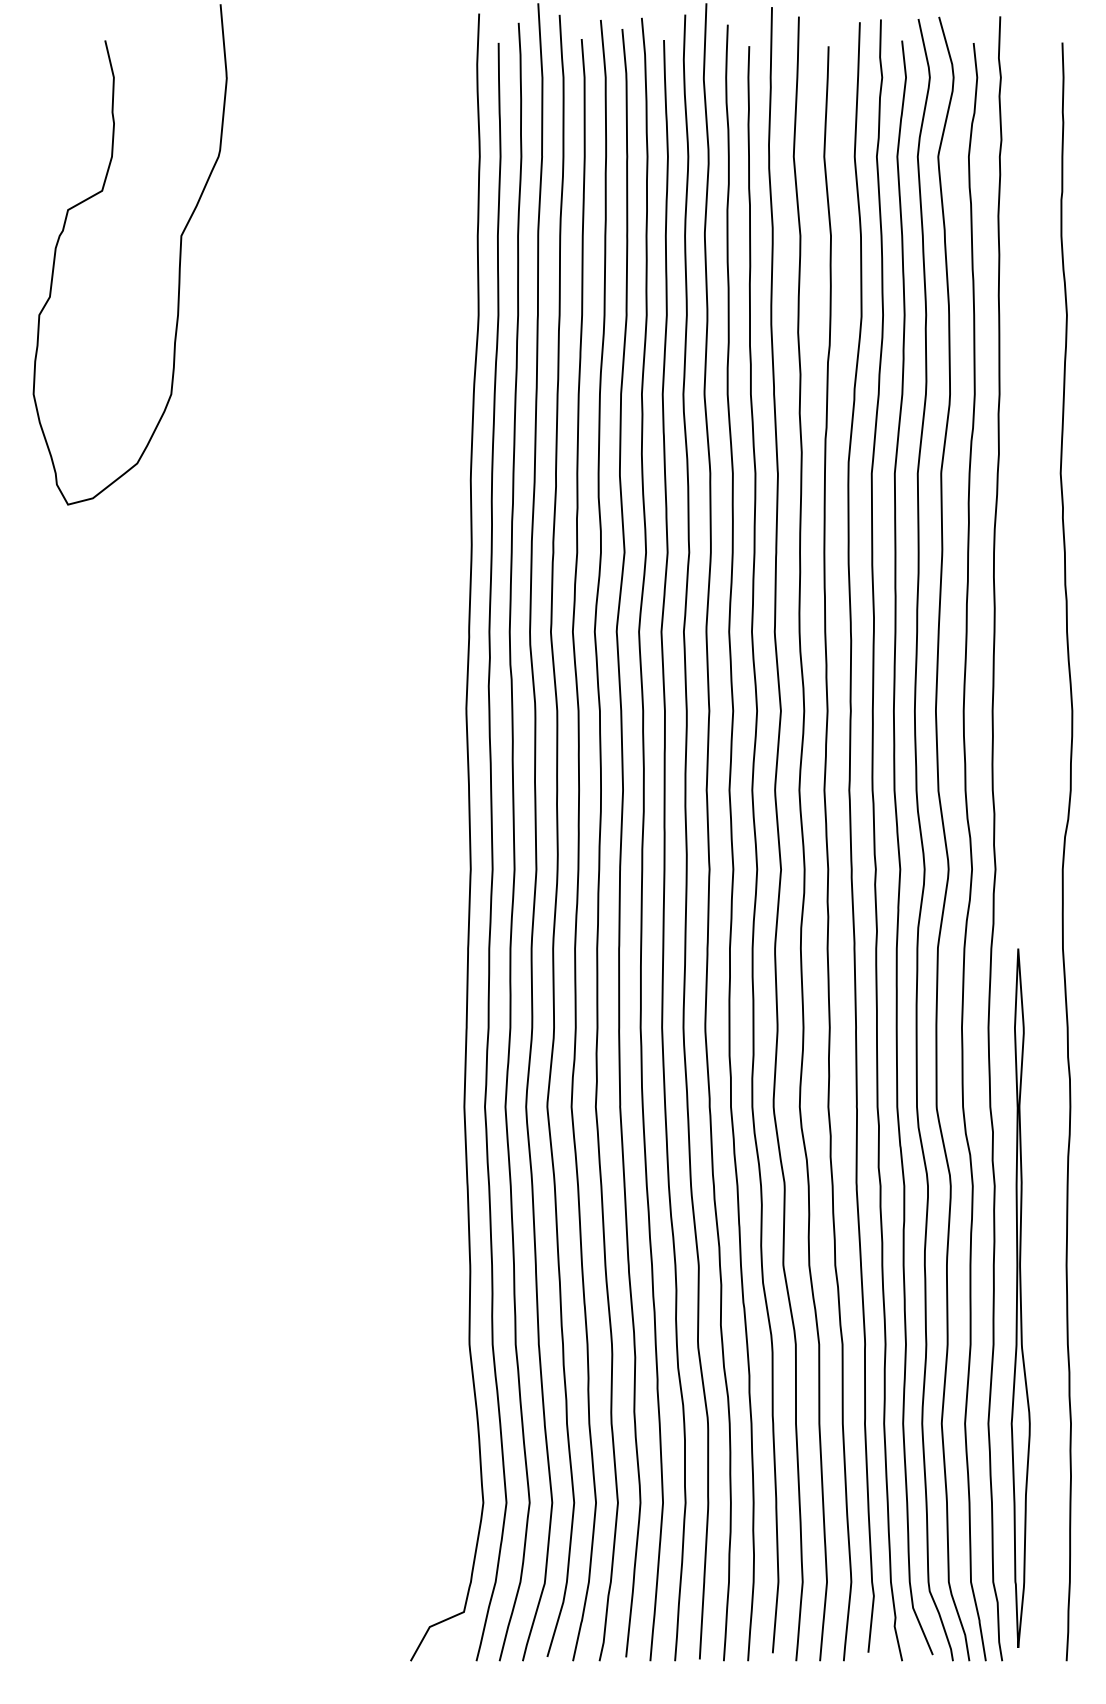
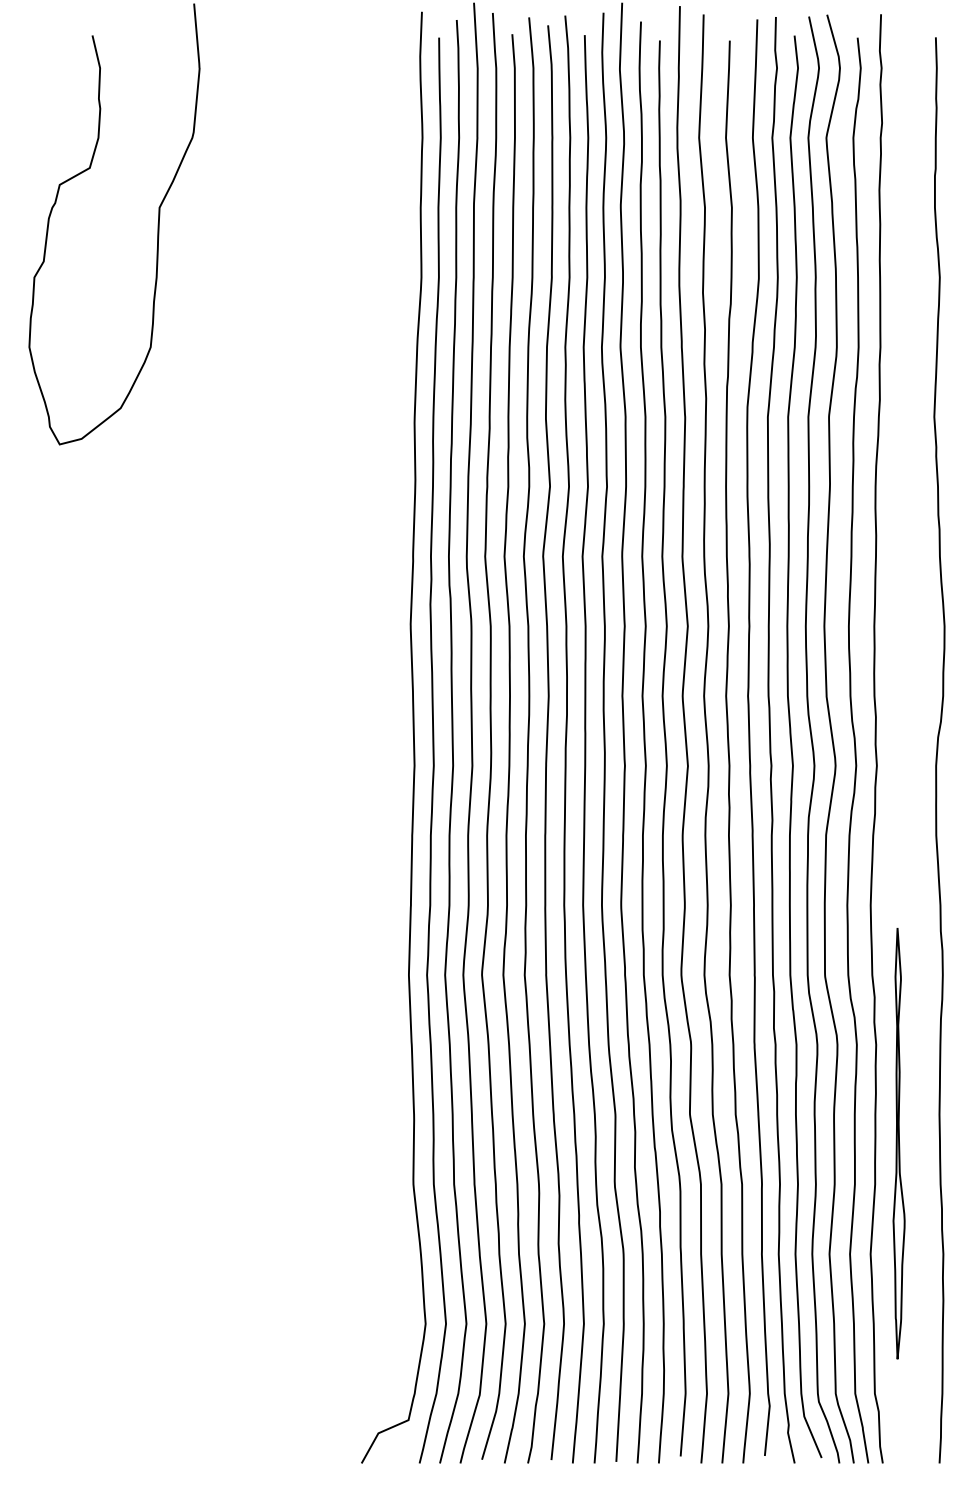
part: (1020, 1298) -> (898, 1143), size x0.7

